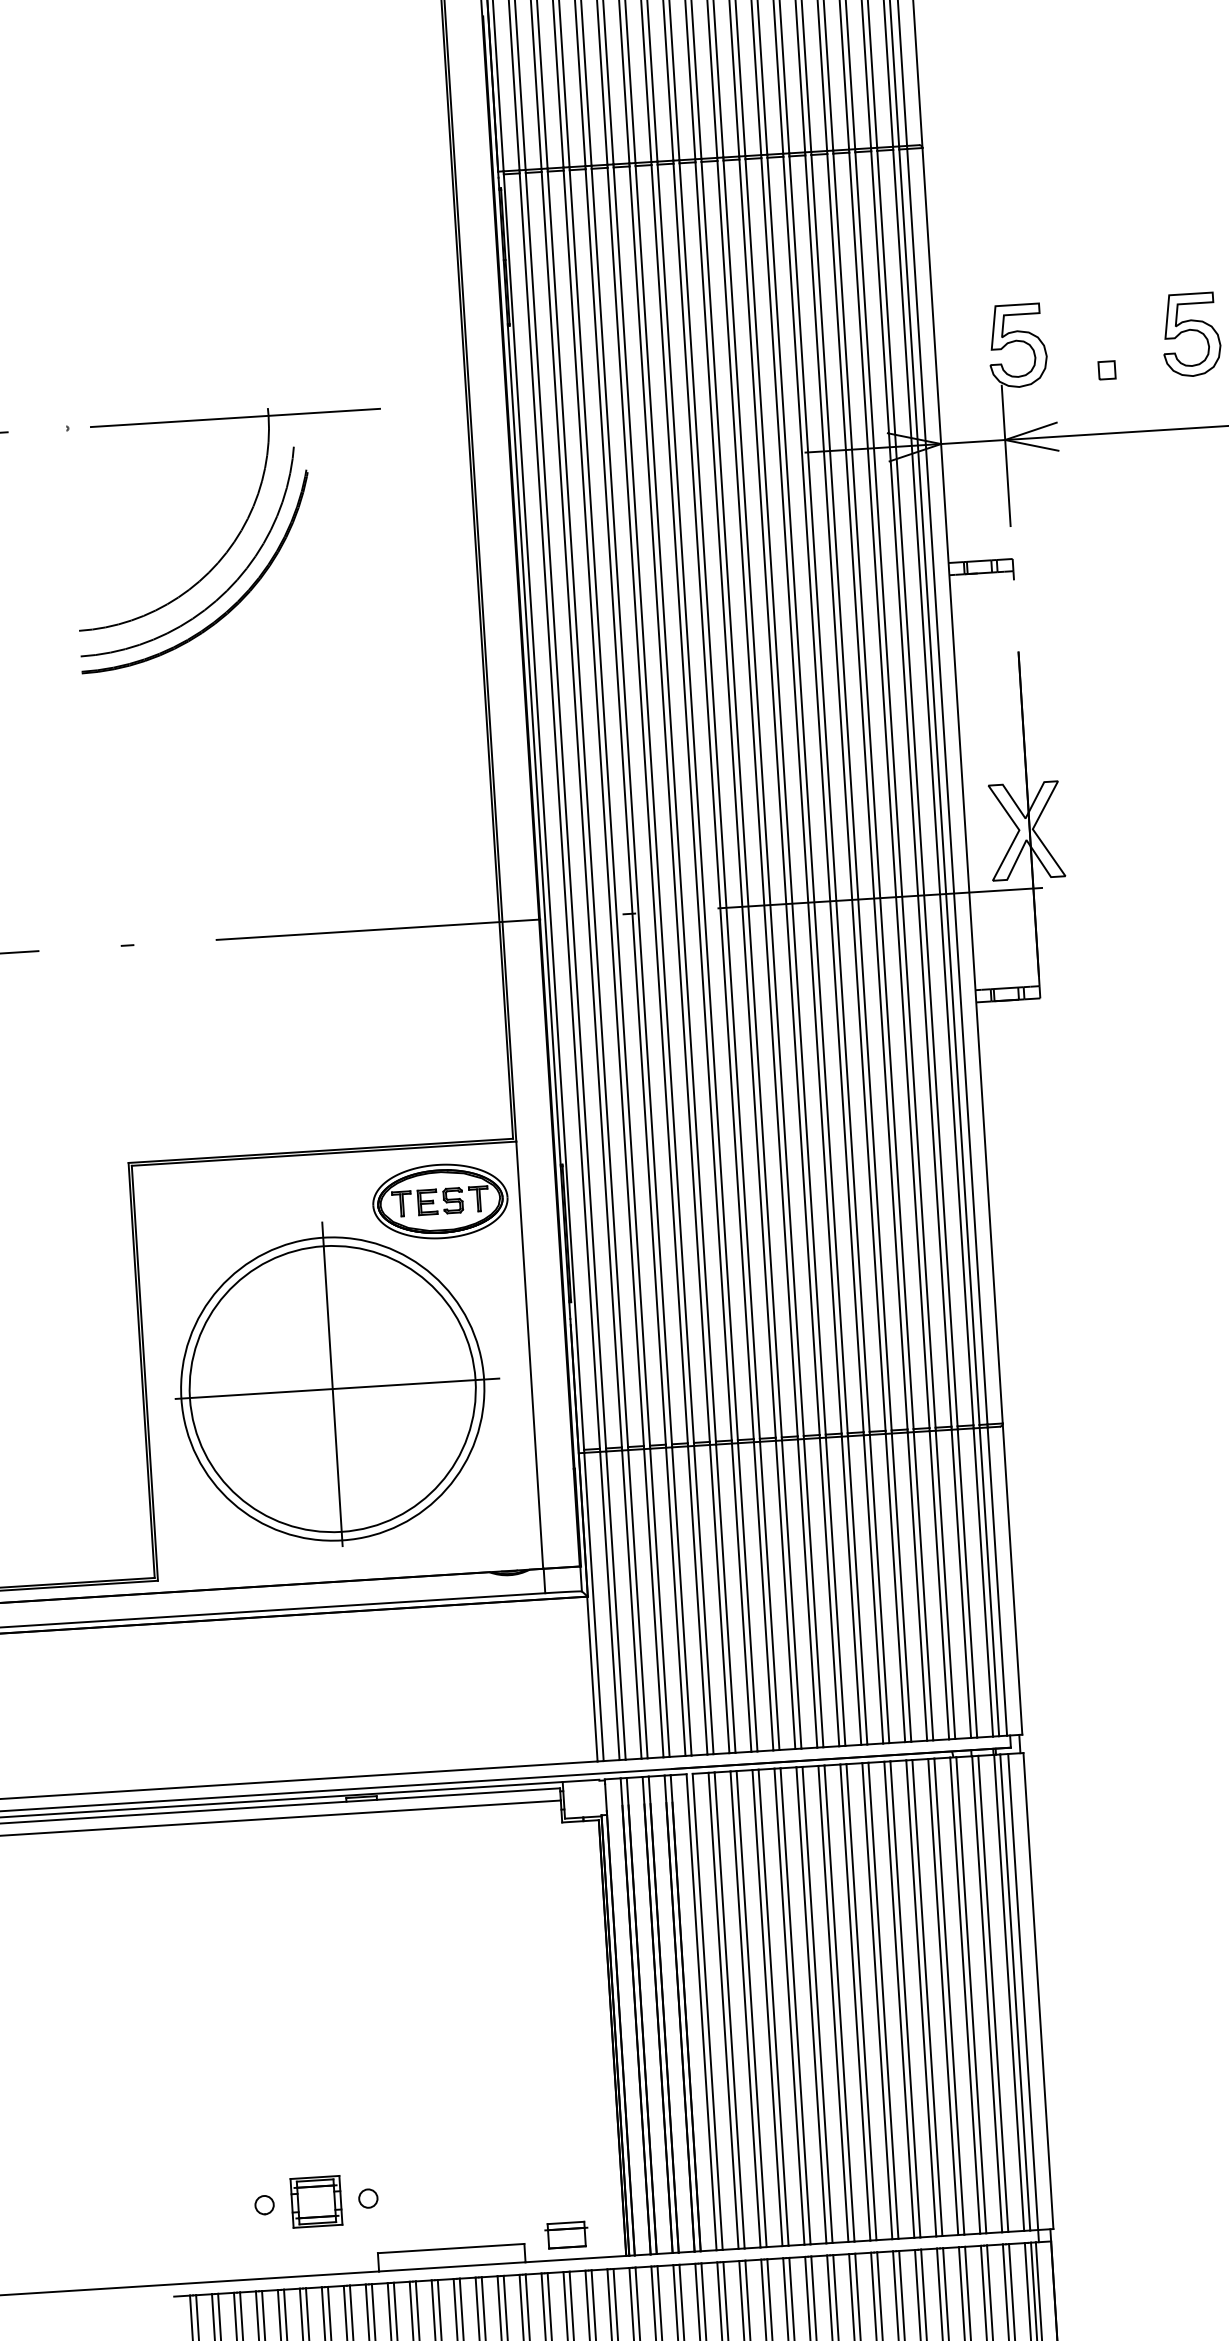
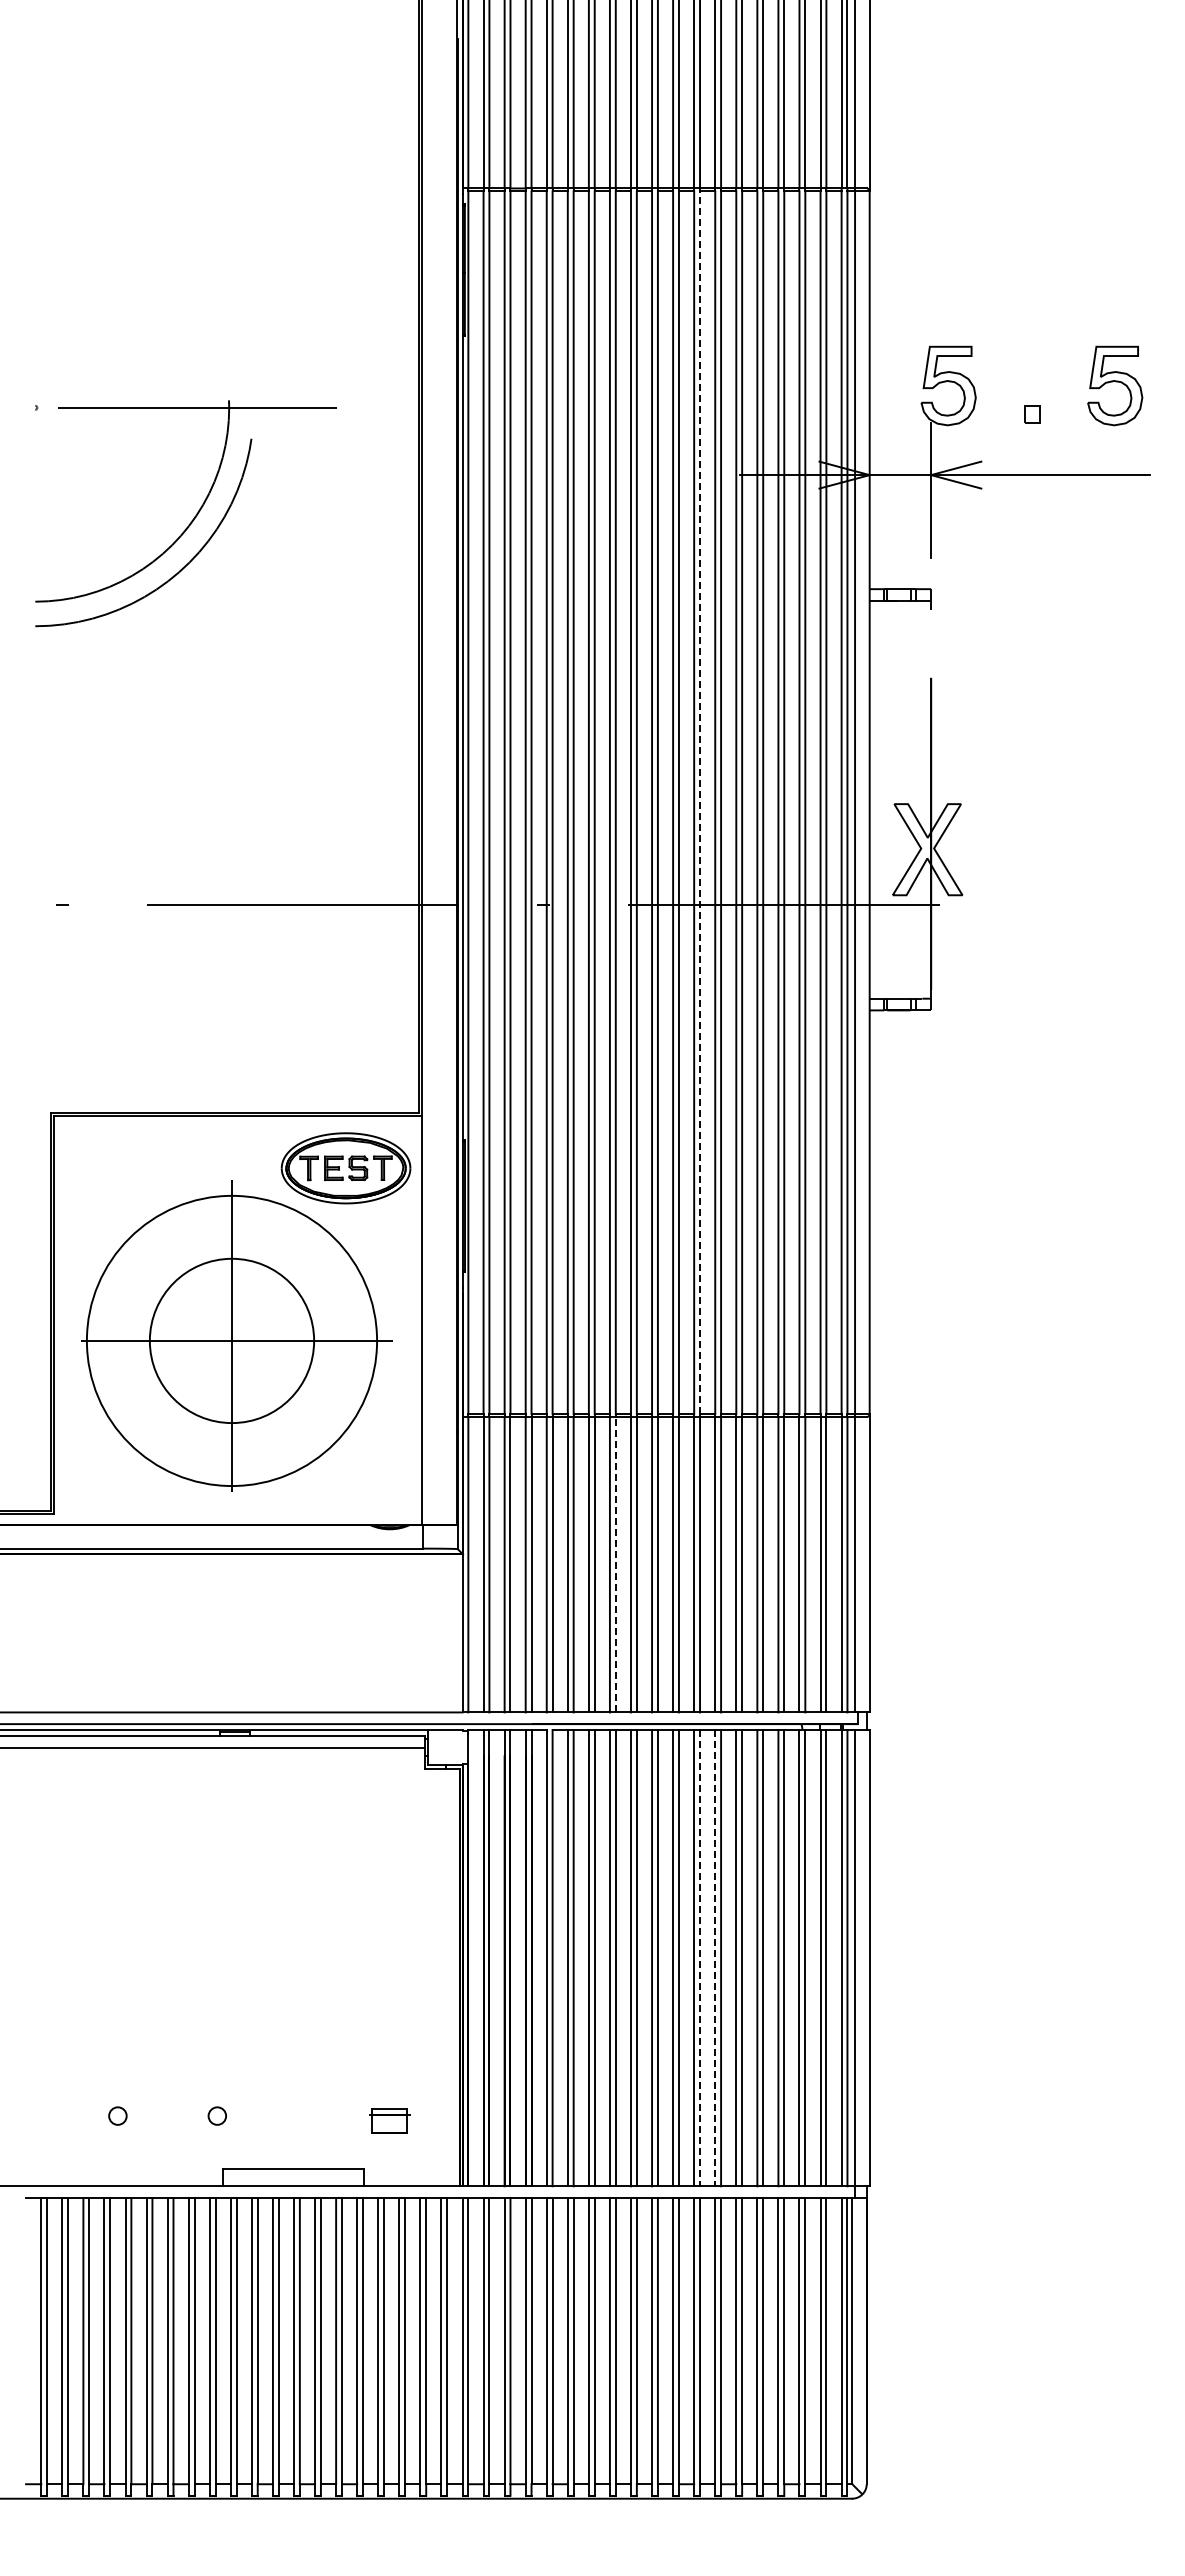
part: (229, 607) -> (180, 588), removed
line: (786, 796) -> (700, 802), solid -> dashed
circle: (332, 1388) -> (231, 1340), size x0.6
line: (747, 1597) -> (615, 1564), solid -> dashed
line: (877, 2001) -> (715, 1958), solid -> dashed
line: (861, 2002) -> (700, 1958), solid -> dashed
part: (316, 2201) -> (167, 2115), removed
part: (566, 2234) -> (389, 2120), moved

